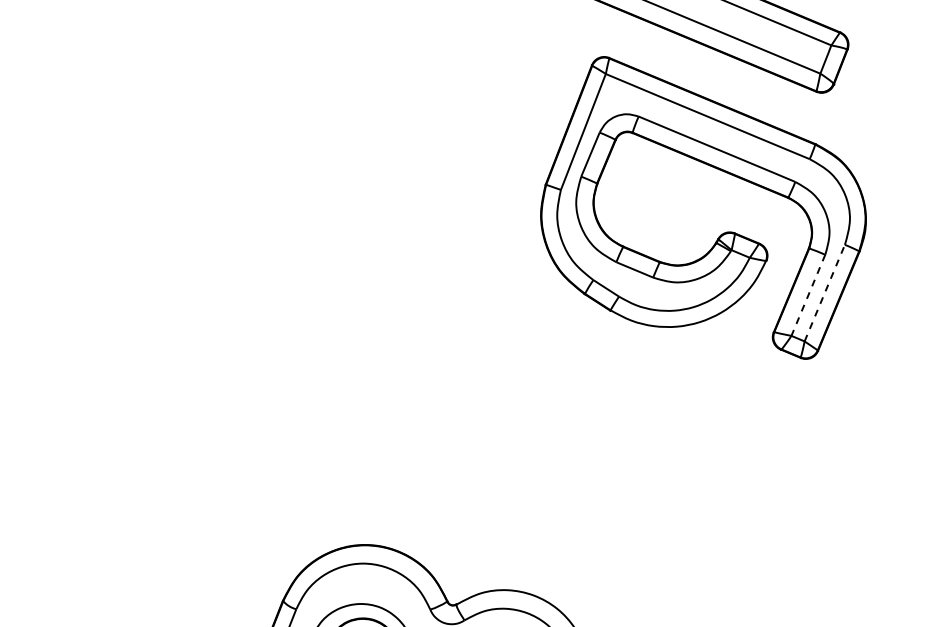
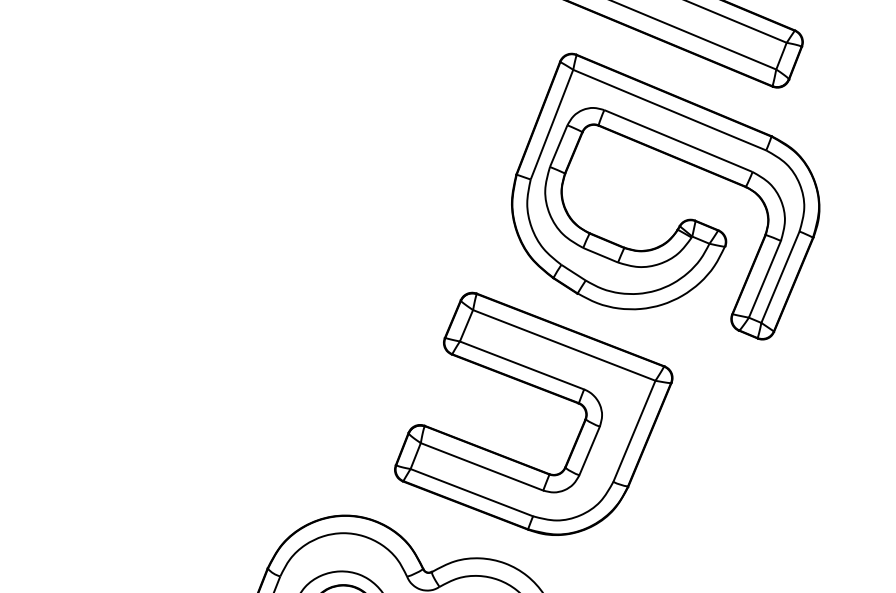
line: (824, 292) -> (780, 276), dashed -> solid
line: (808, 295) -> (765, 279), dashed -> solid
part: (574, 413) -> (543, 391), added

